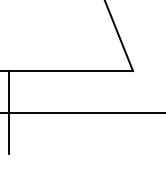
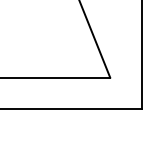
line: (8, 111) -> (15, 108), removed

